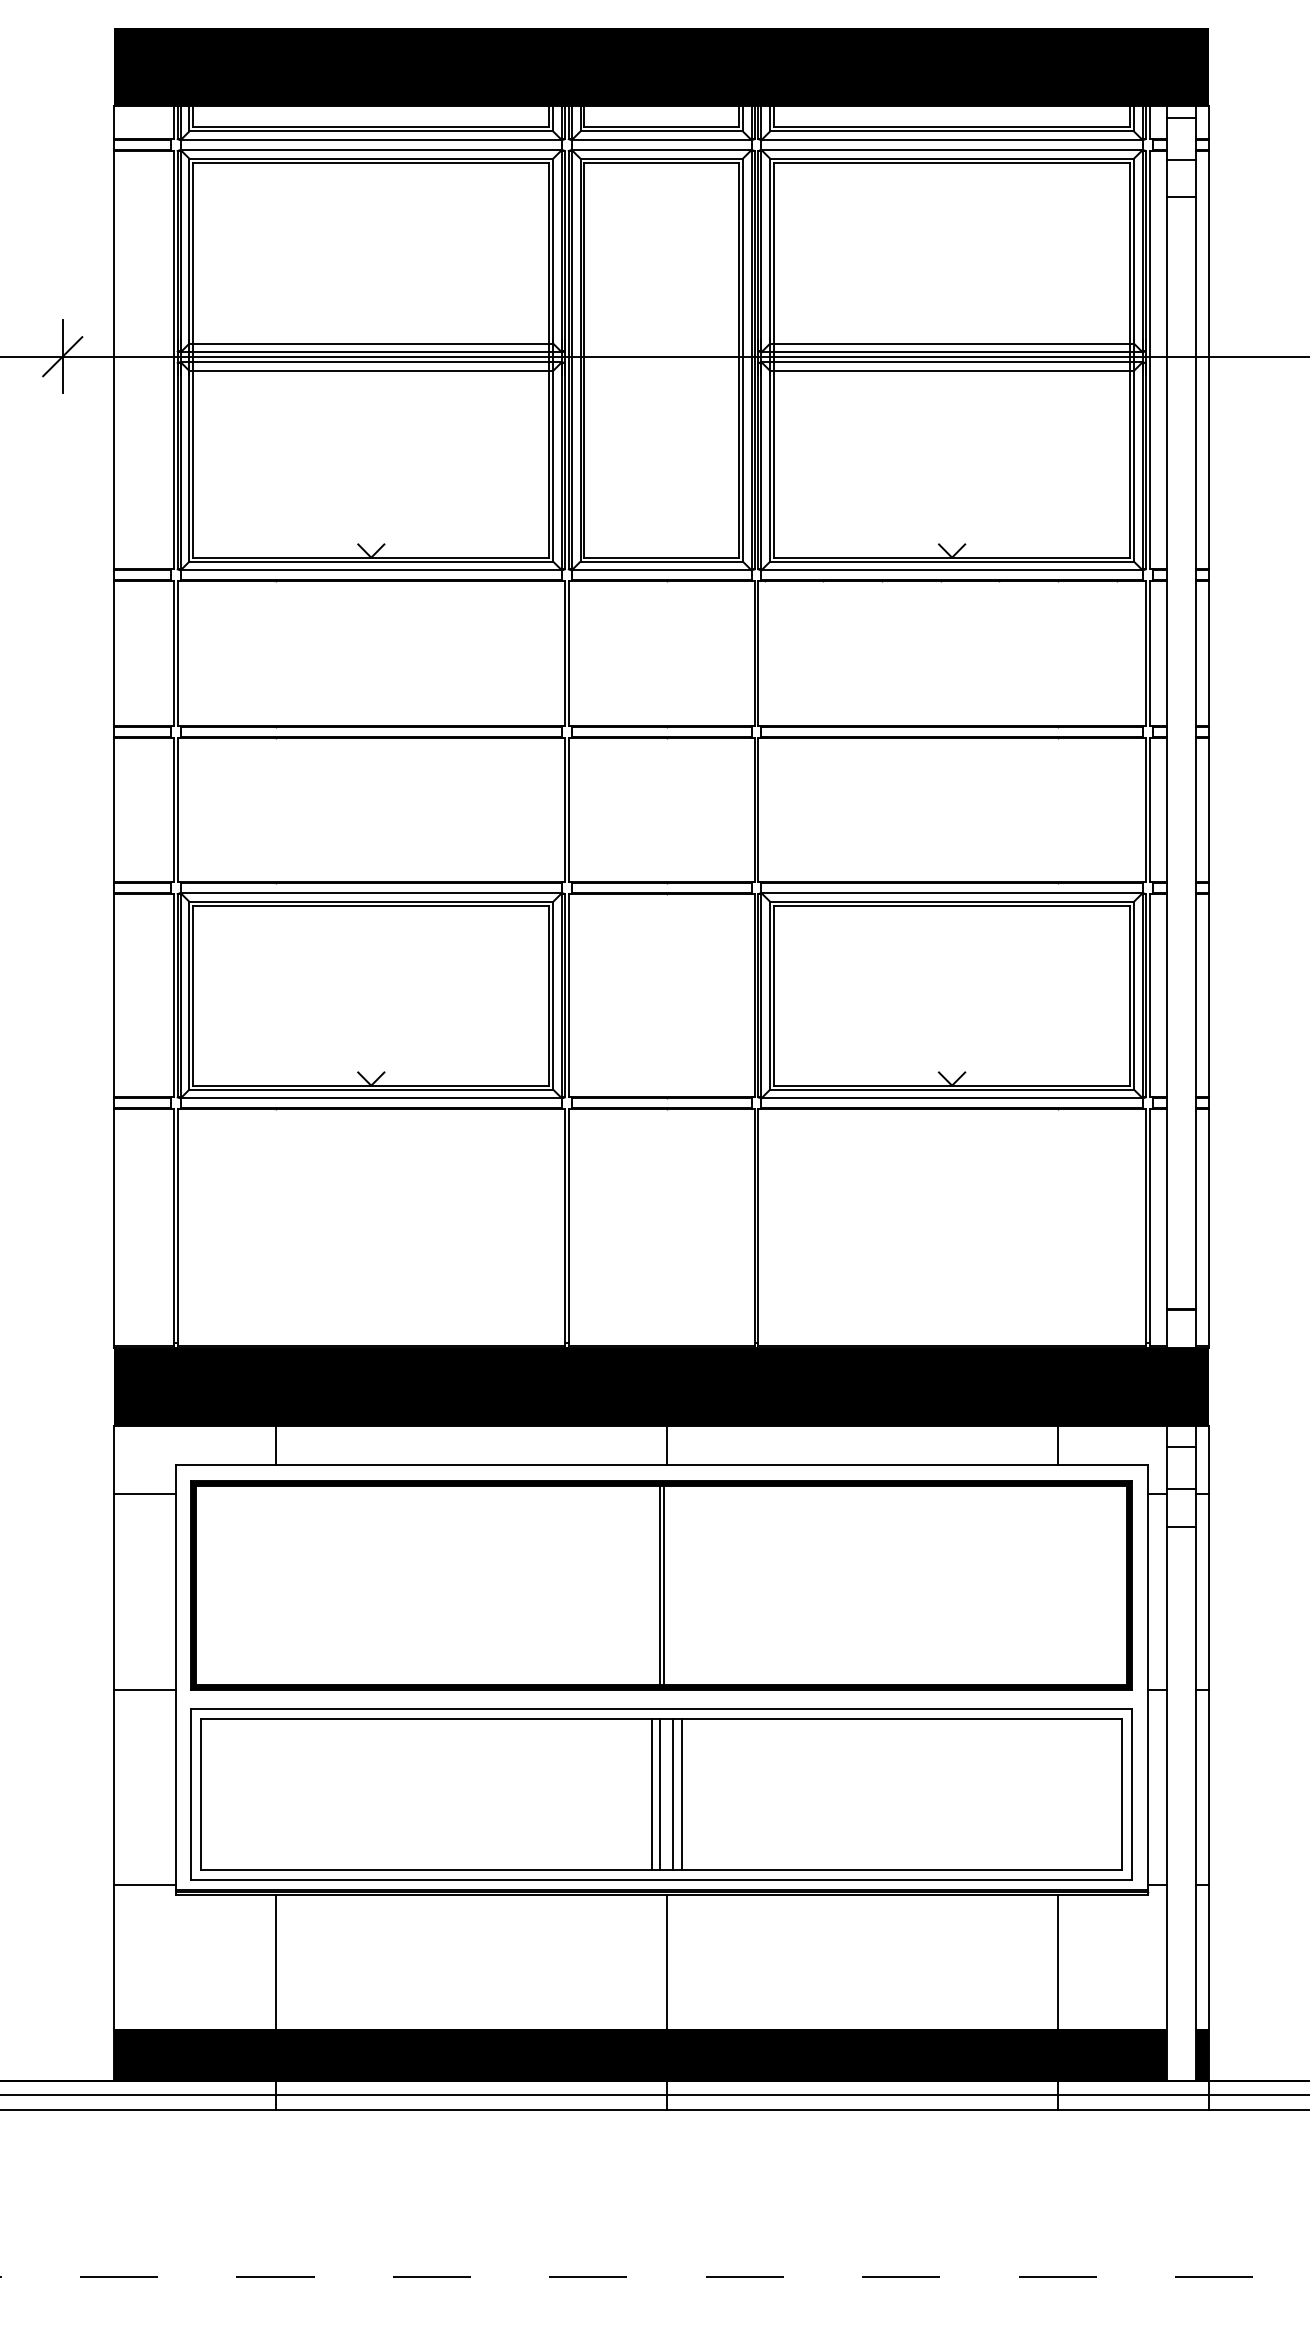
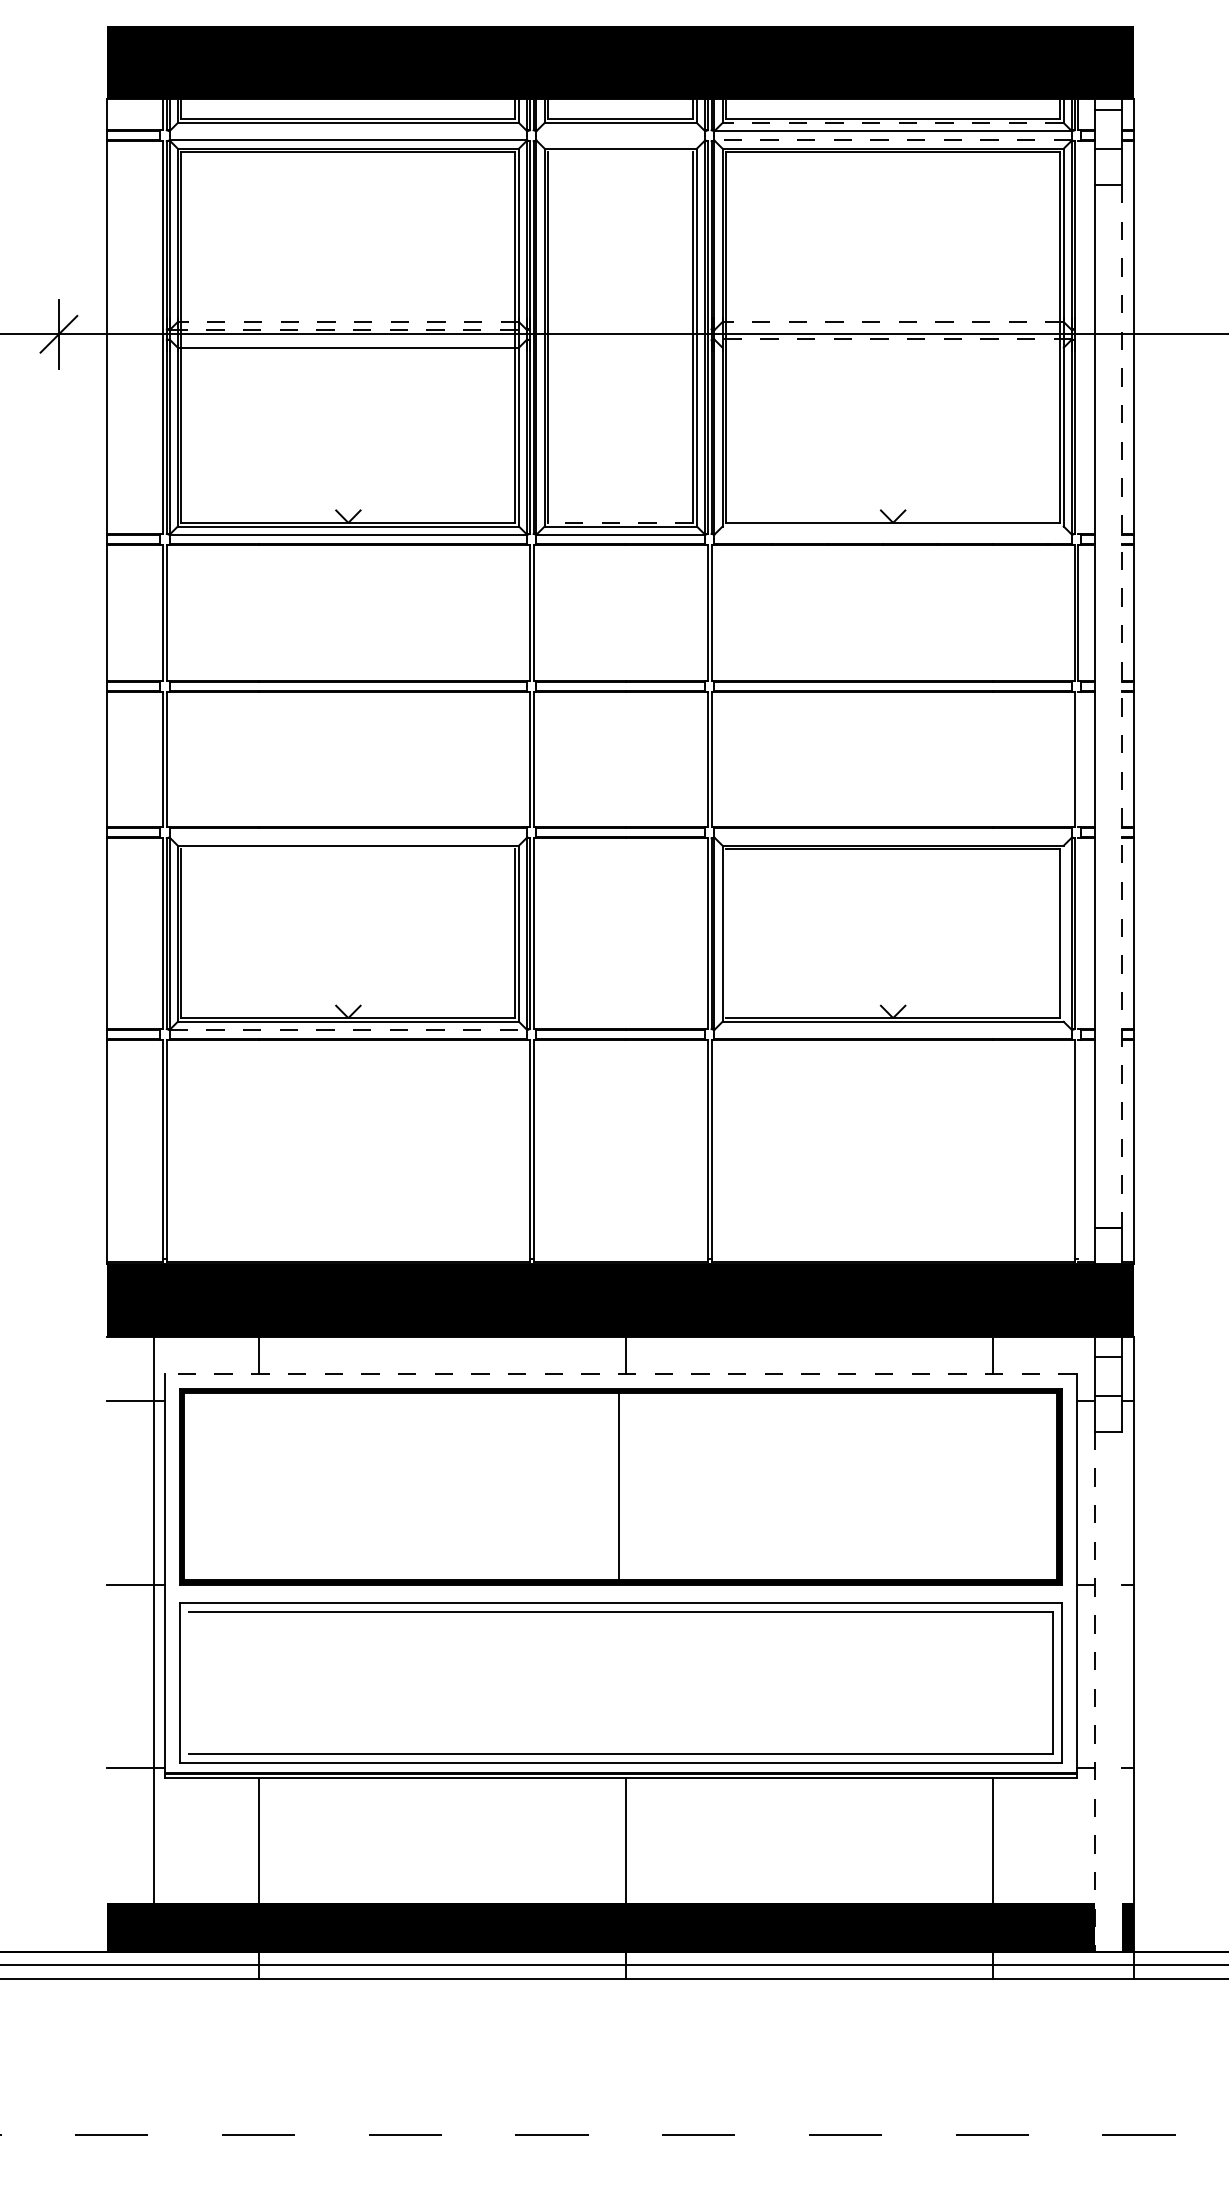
line: (952, 131) -> (893, 123), solid -> dashed
line: (370, 140) -> (347, 131), removed
line: (661, 140) -> (620, 131), removed
line: (661, 149) -> (620, 139), removed
line: (952, 149) -> (893, 139), solid -> dashed
line: (661, 162) -> (620, 152), removed
line: (371, 343) -> (348, 321), solid -> dashed
line: (952, 343) -> (893, 321), solid -> dashed
line: (371, 352) -> (348, 330), solid -> dashed
line: (951, 352) -> (892, 330), removed
line: (1149, 359) -> (1078, 336), removed
line: (370, 362) -> (347, 339), removed
line: (952, 362) -> (893, 339), solid -> dashed
line: (951, 370) -> (892, 347), removed
line: (661, 557) -> (620, 522), solid -> dashed
line: (951, 561) -> (892, 526), removed
line: (951, 570) -> (892, 534), removed
line: (1196, 753) -> (1122, 706), solid -> dashed
line: (1149, 809) -> (1078, 759), removed
line: (370, 893) -> (347, 837), removed
line: (951, 893) -> (892, 837), removed
line: (371, 905) -> (348, 849), removed
line: (774, 995) -> (726, 933), removed
line: (1133, 995) -> (1063, 933), removed
line: (1149, 995) -> (1078, 933), removed
line: (371, 1098) -> (348, 1030), solid -> dashed
line: (951, 1098) -> (892, 1030), removed
line: (1149, 1227) -> (1078, 1151), removed
line: (661, 1465) -> (620, 1374), solid -> dashed
line: (663, 1585) -> (622, 1486), removed
line: (114, 1753) -> (154, 1644), moved
line: (201, 1794) -> (189, 1682), removed
line: (651, 1794) -> (611, 1682), removed
line: (659, 1794) -> (618, 1682), removed
line: (672, 1794) -> (630, 1682), removed
line: (682, 1794) -> (640, 1682), removed
line: (1196, 1803) -> (1122, 1691), removed
line: (1166, 1804) -> (1094, 1692), solid -> dashed

